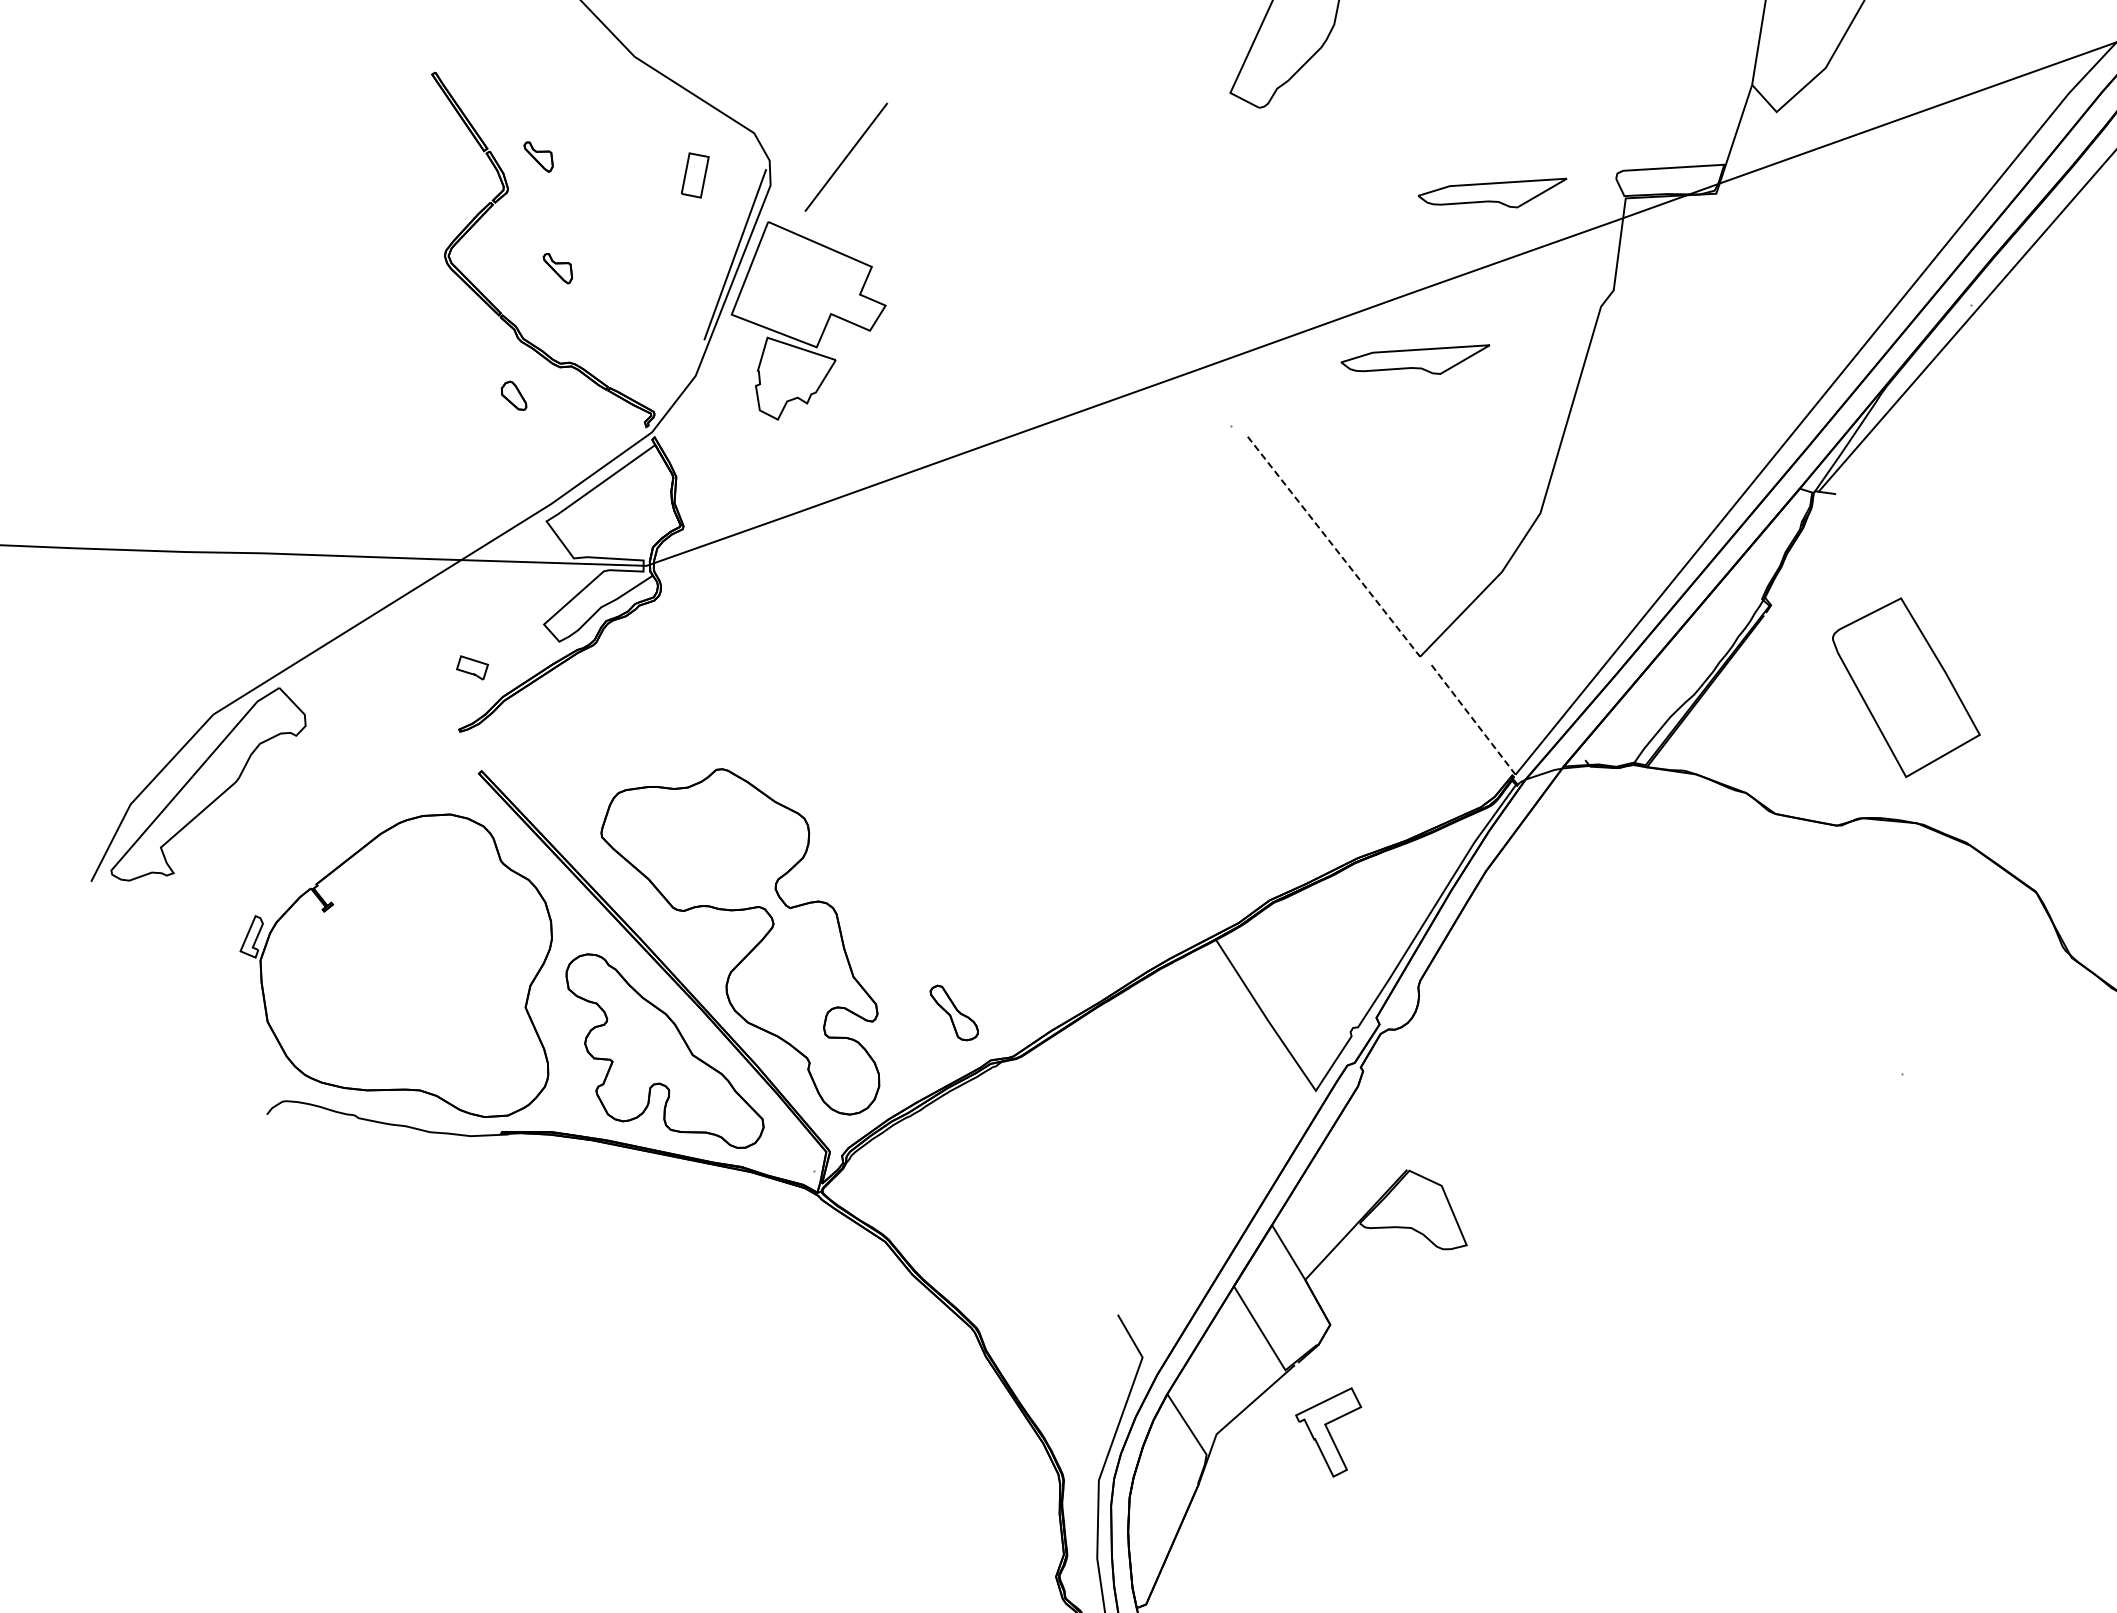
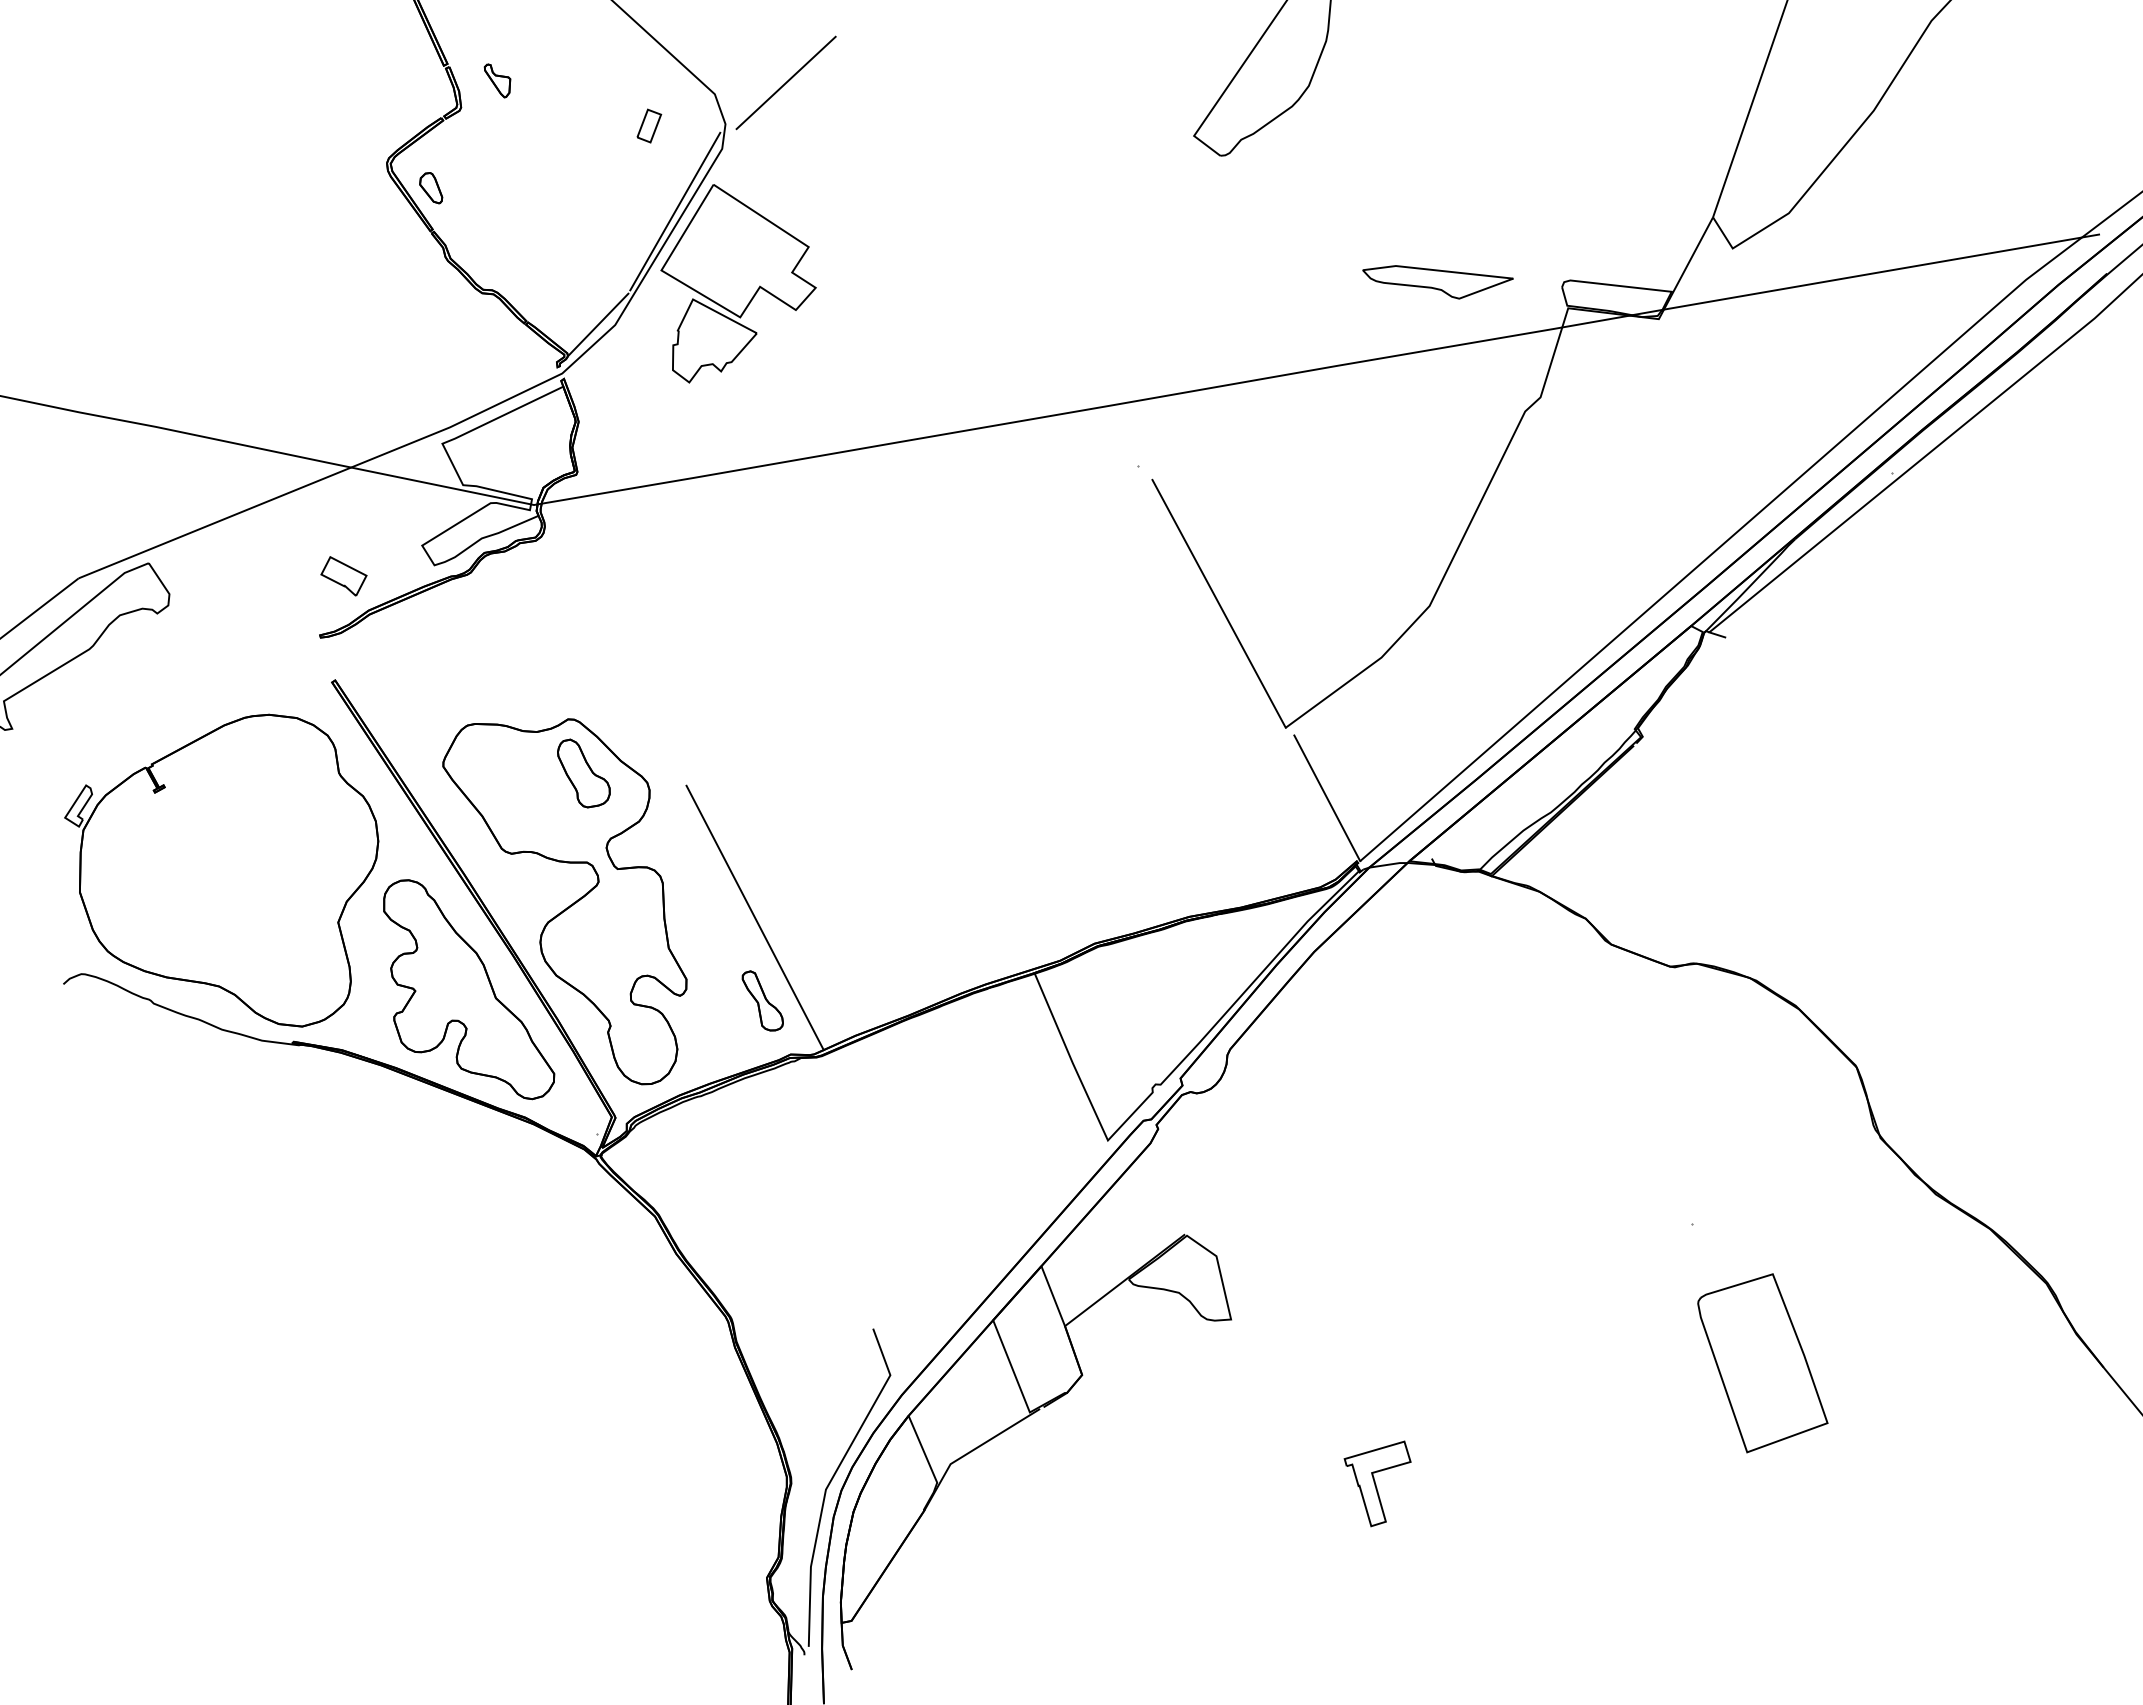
line: (845, 156) -> (785, 82), moved
part: (695, 174) -> (649, 125), size x0.71
part: (558, 268) -> (497, 194), removed
part: (1416, 361) -> (1332, 434), removed
line: (679, 378) -> (598, 324), added
part: (514, 396) -> (431, 188), moved
line: (1334, 546) -> (1219, 603), dashed -> solid
part: (472, 668) -> (343, 576), size x1.43
part: (1906, 687) -> (1762, 1363), moved
line: (1472, 718) -> (1327, 798), dashed -> solid
part: (740, 820) -> (583, 773), added
line: (932, 932) -> (754, 917), added
part: (1332, 1433) -> (1377, 1483), moved

